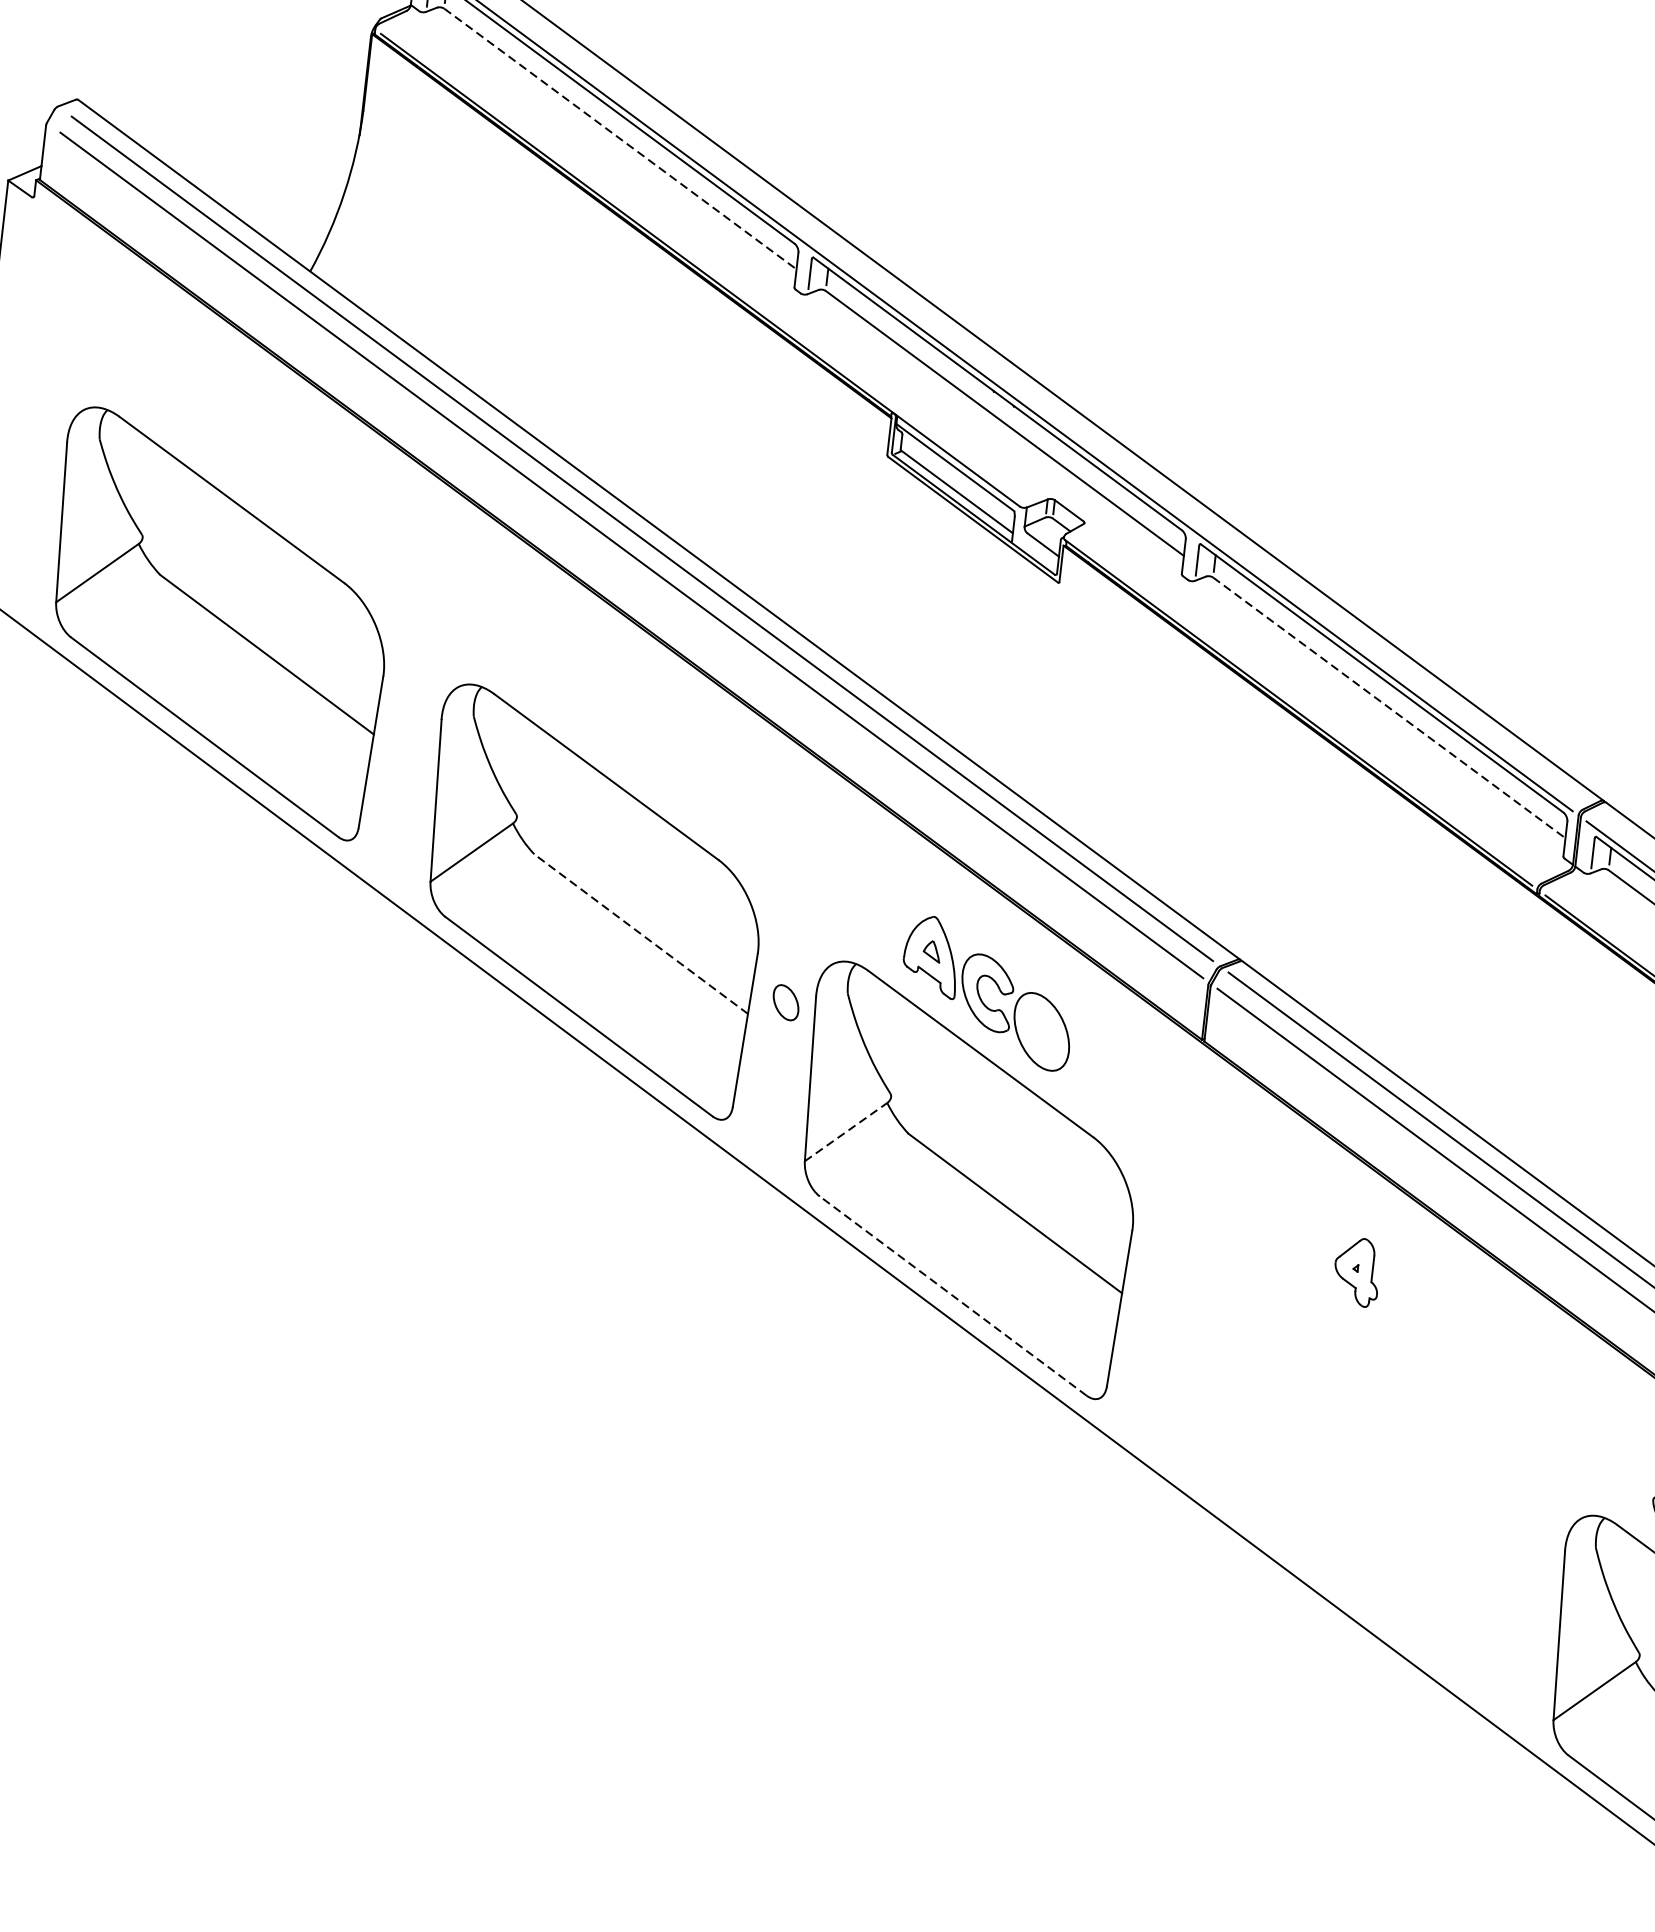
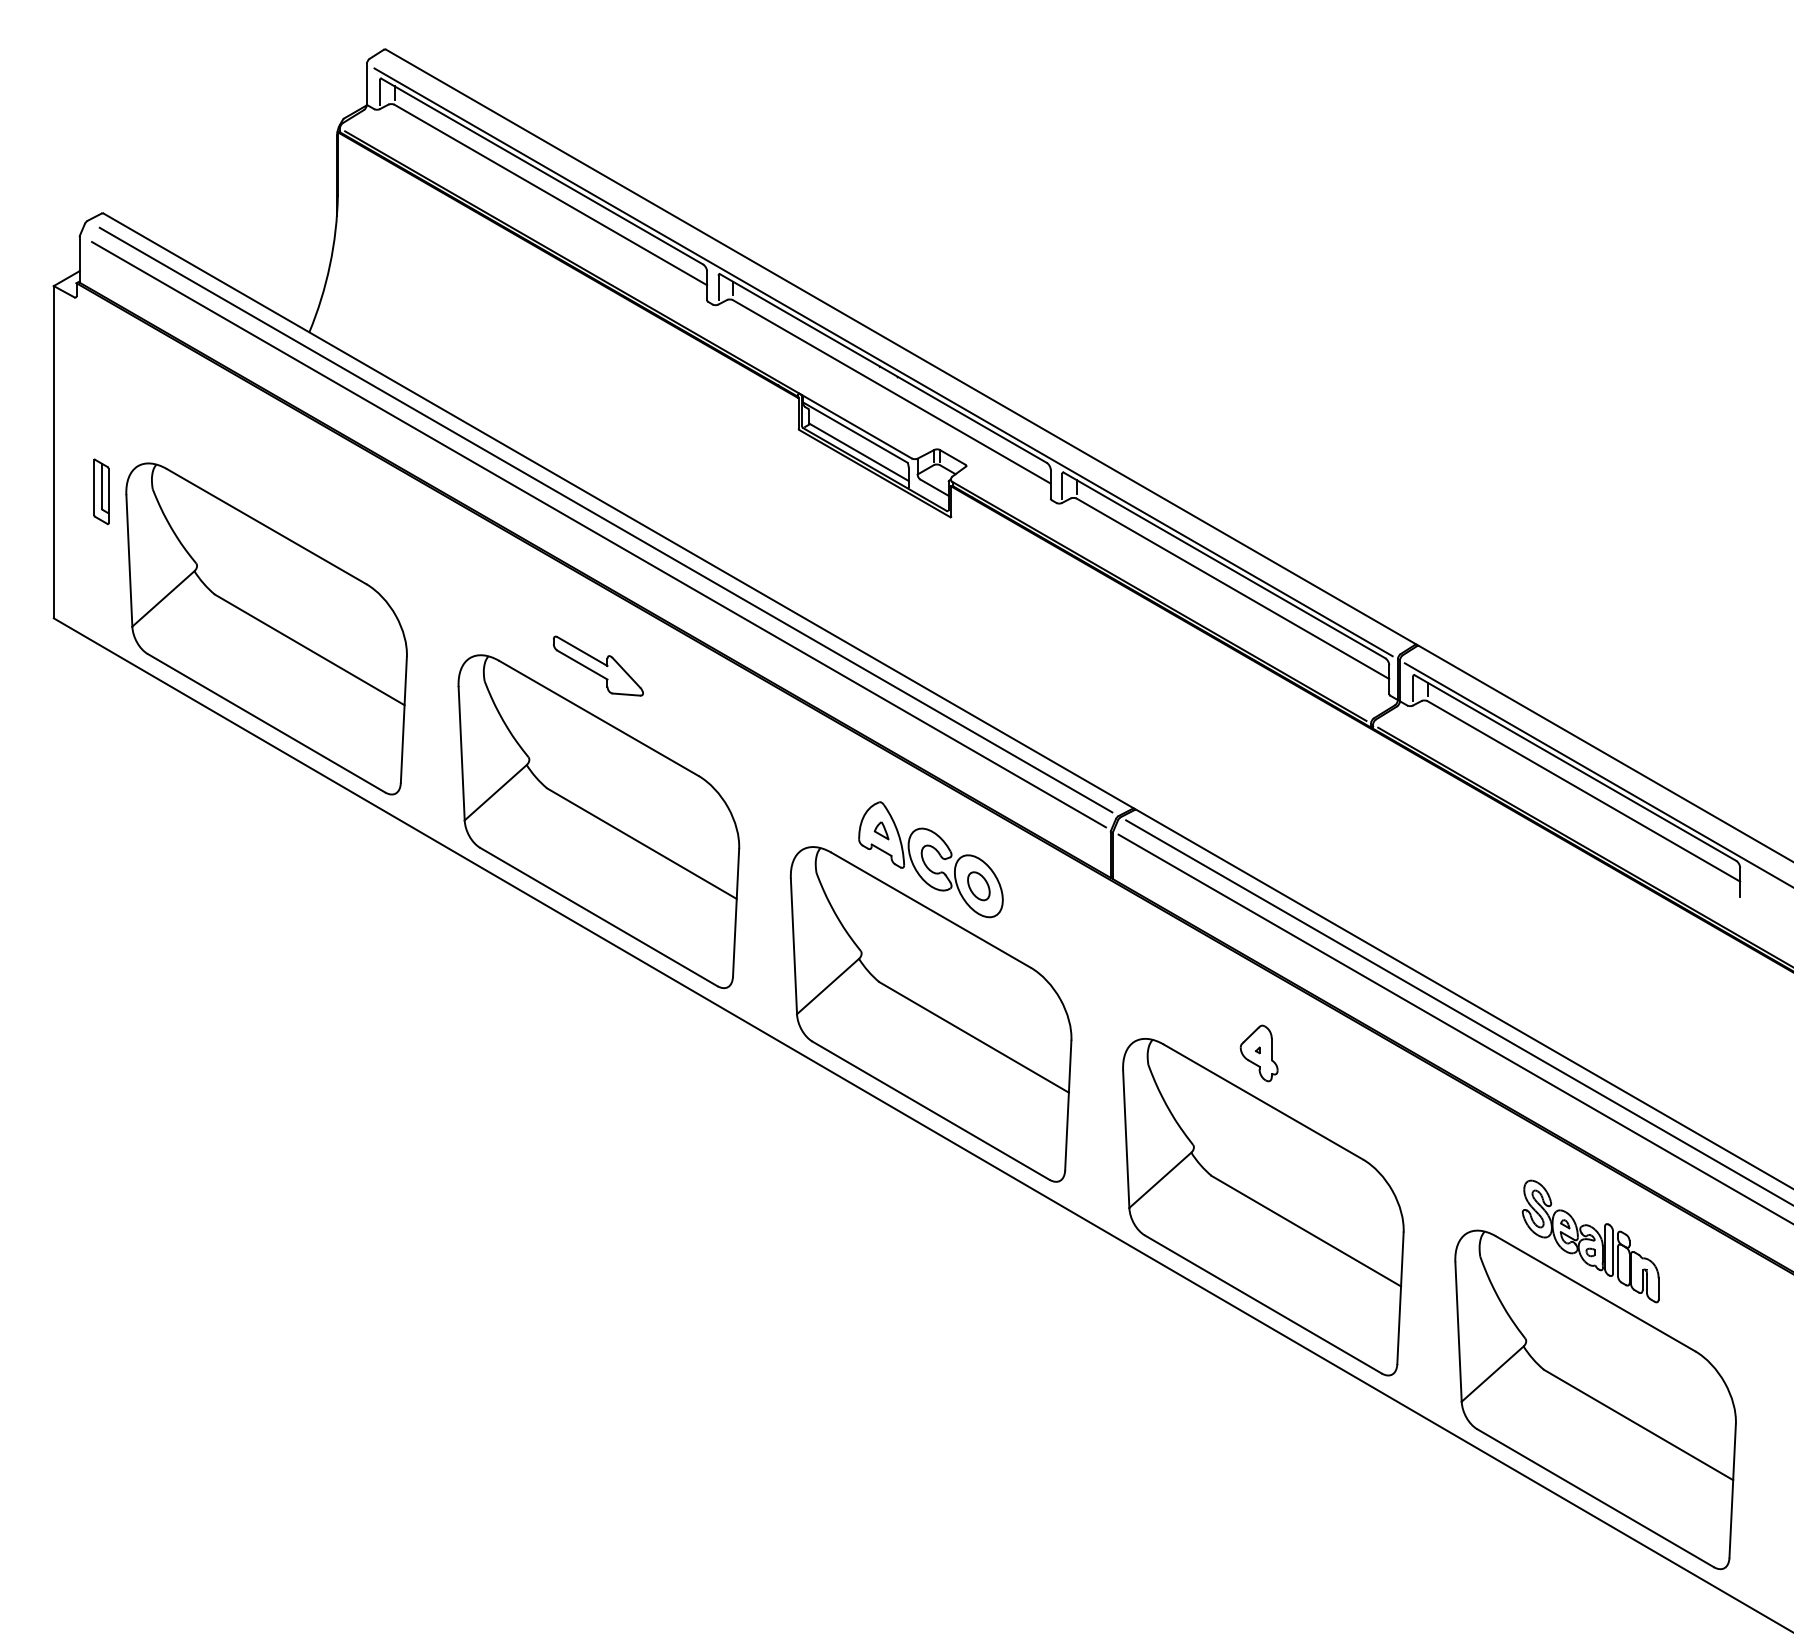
line: (621, 139) -> (551, 195), dashed -> solid
part: (37, 434) -> (101, 491), added
line: (1389, 708) -> (1233, 589), dashed -> solid
part: (612, 713) -> (597, 665), added
line: (640, 933) -> (641, 843), dashed -> solid
part: (785, 1002) -> (978, 886), moved
line: (846, 1132) -> (828, 986), dashed -> solid
line: (952, 1295) -> (930, 1110), dashed -> solid
part: (1341, 1458) -> (1263, 1207), added

